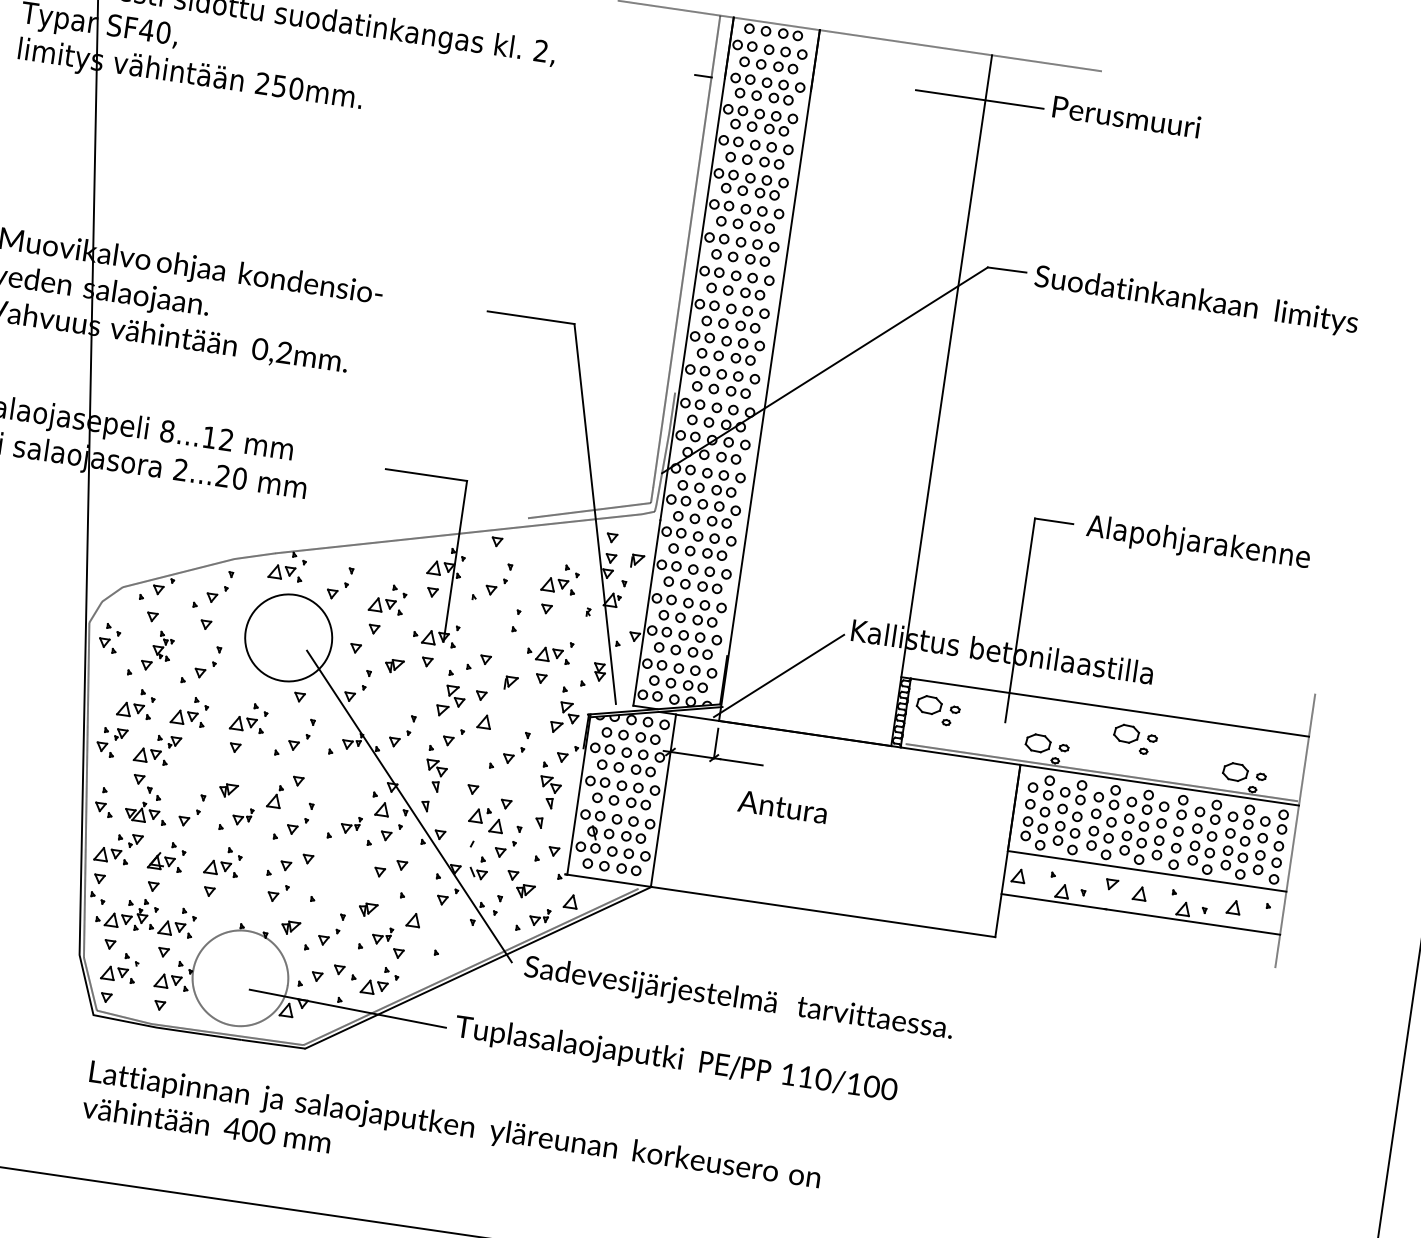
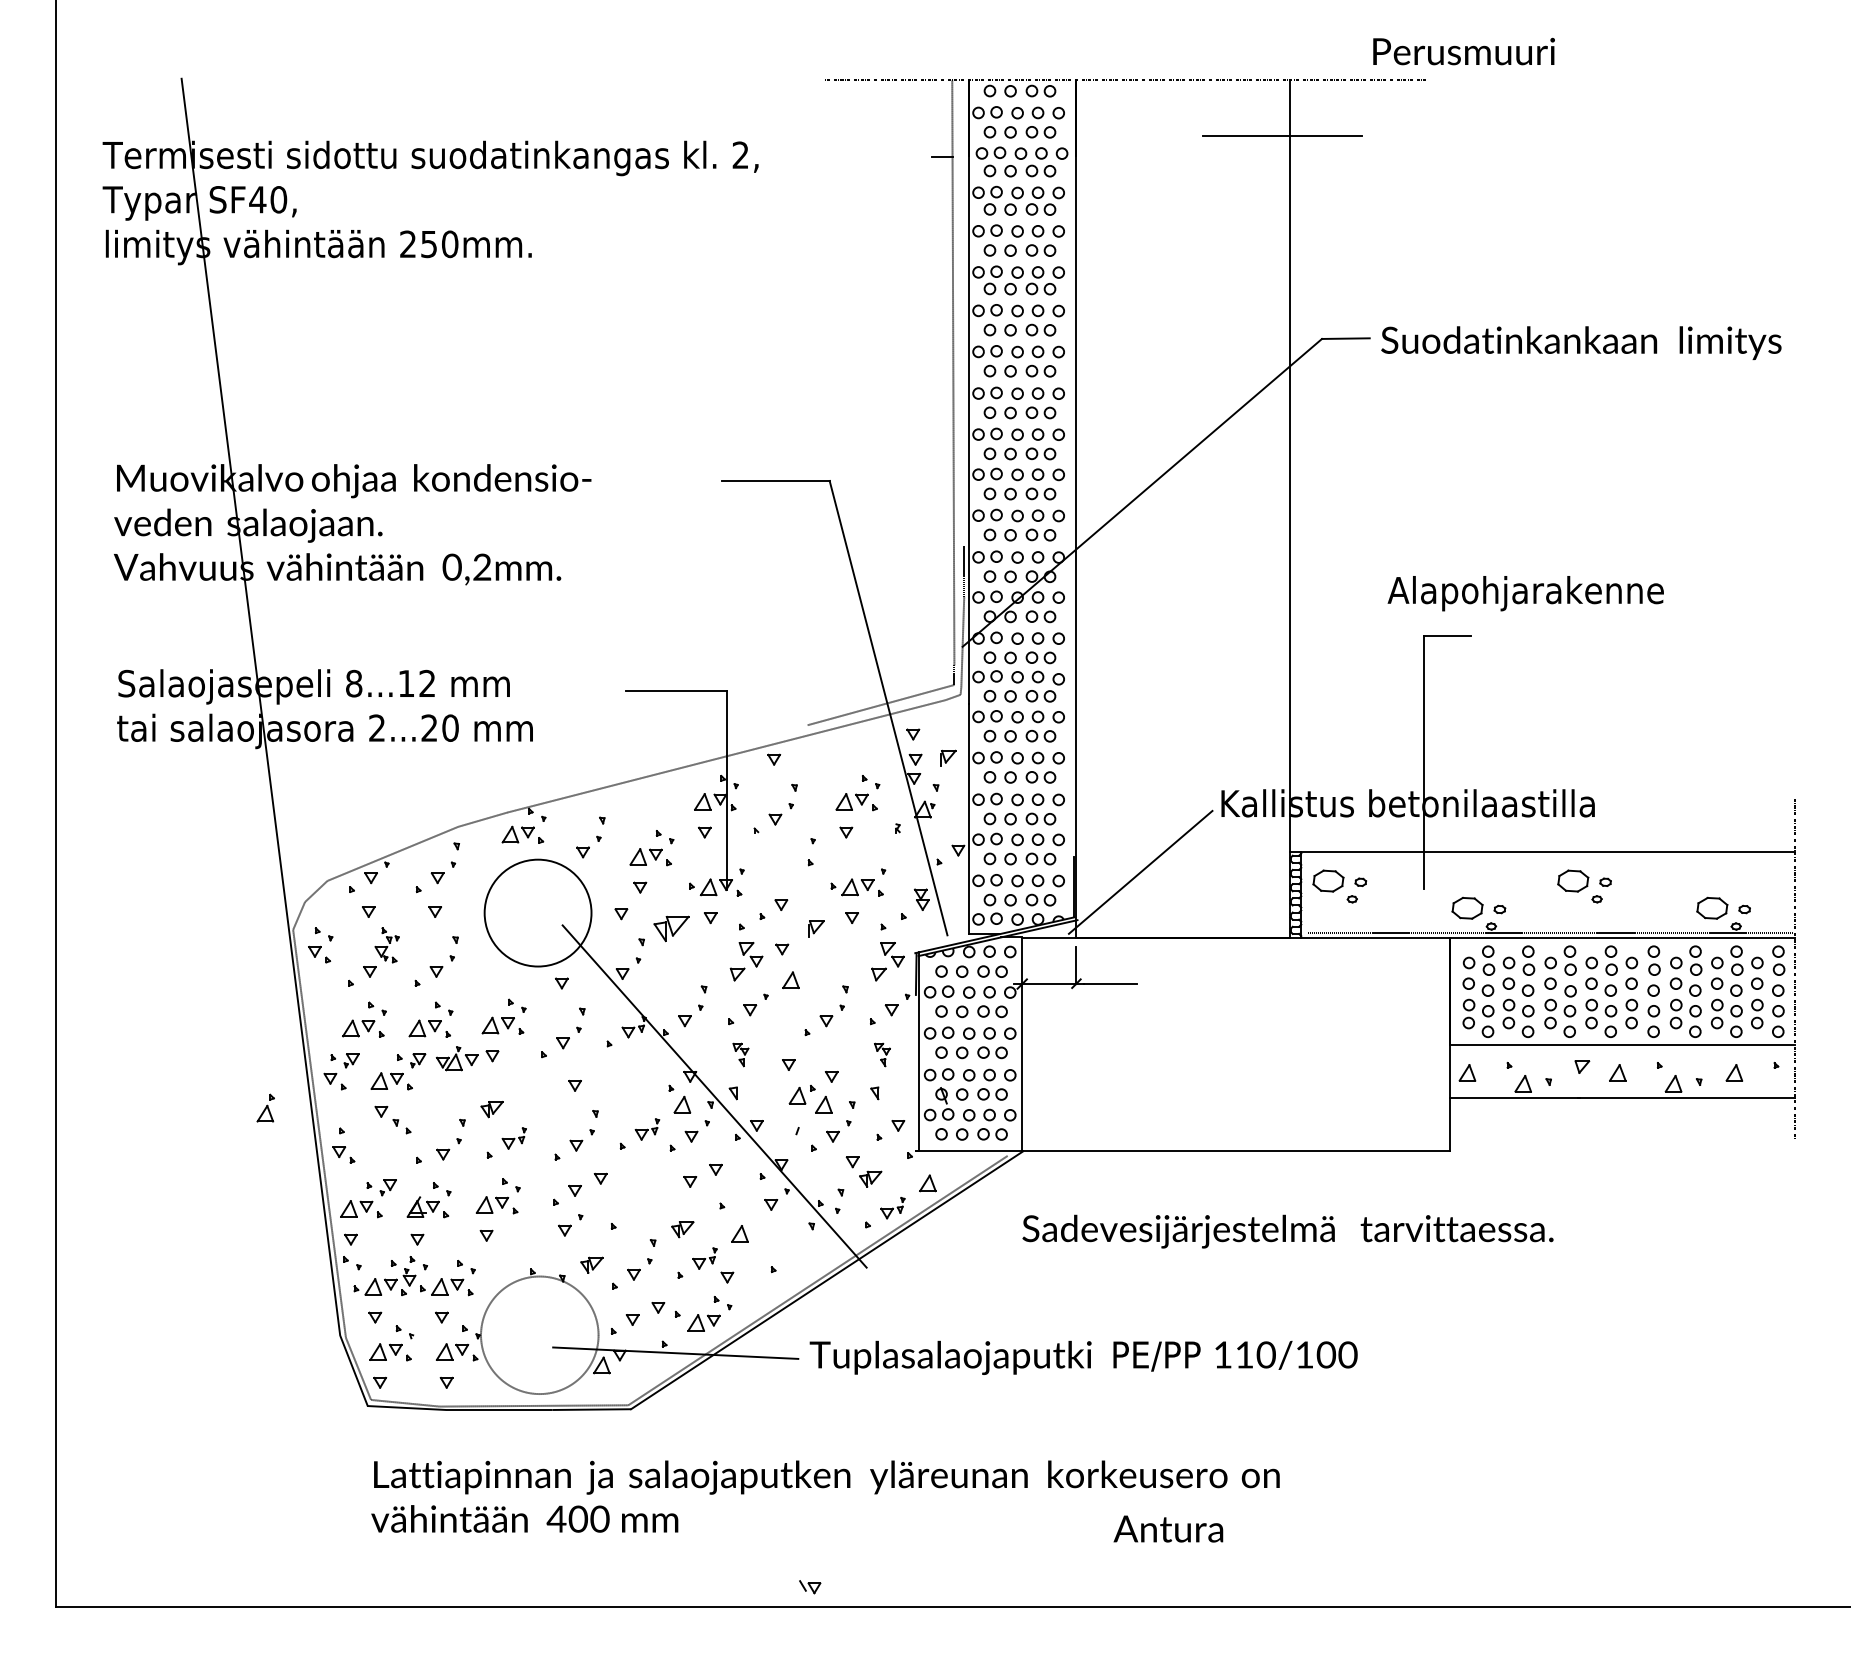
text: (1126, 116) -> (1463, 51), moved
text: (1198, 543) -> (1525, 593), moved
part: (394, 666) -> (671, 928), size x1.6
part: (435, 775) -> (740, 1054), size x0.6
part: (549, 792) -> (882, 1054), size x0.6
part: (275, 795) -> (265, 1107), moved
text: (782, 806) -> (1168, 1528), moved
part: (141, 811) -> (456, 1058), moved
part: (478, 874) -> (810, 1587), moved
text: (738, 999) -> (1287, 1231), moved

